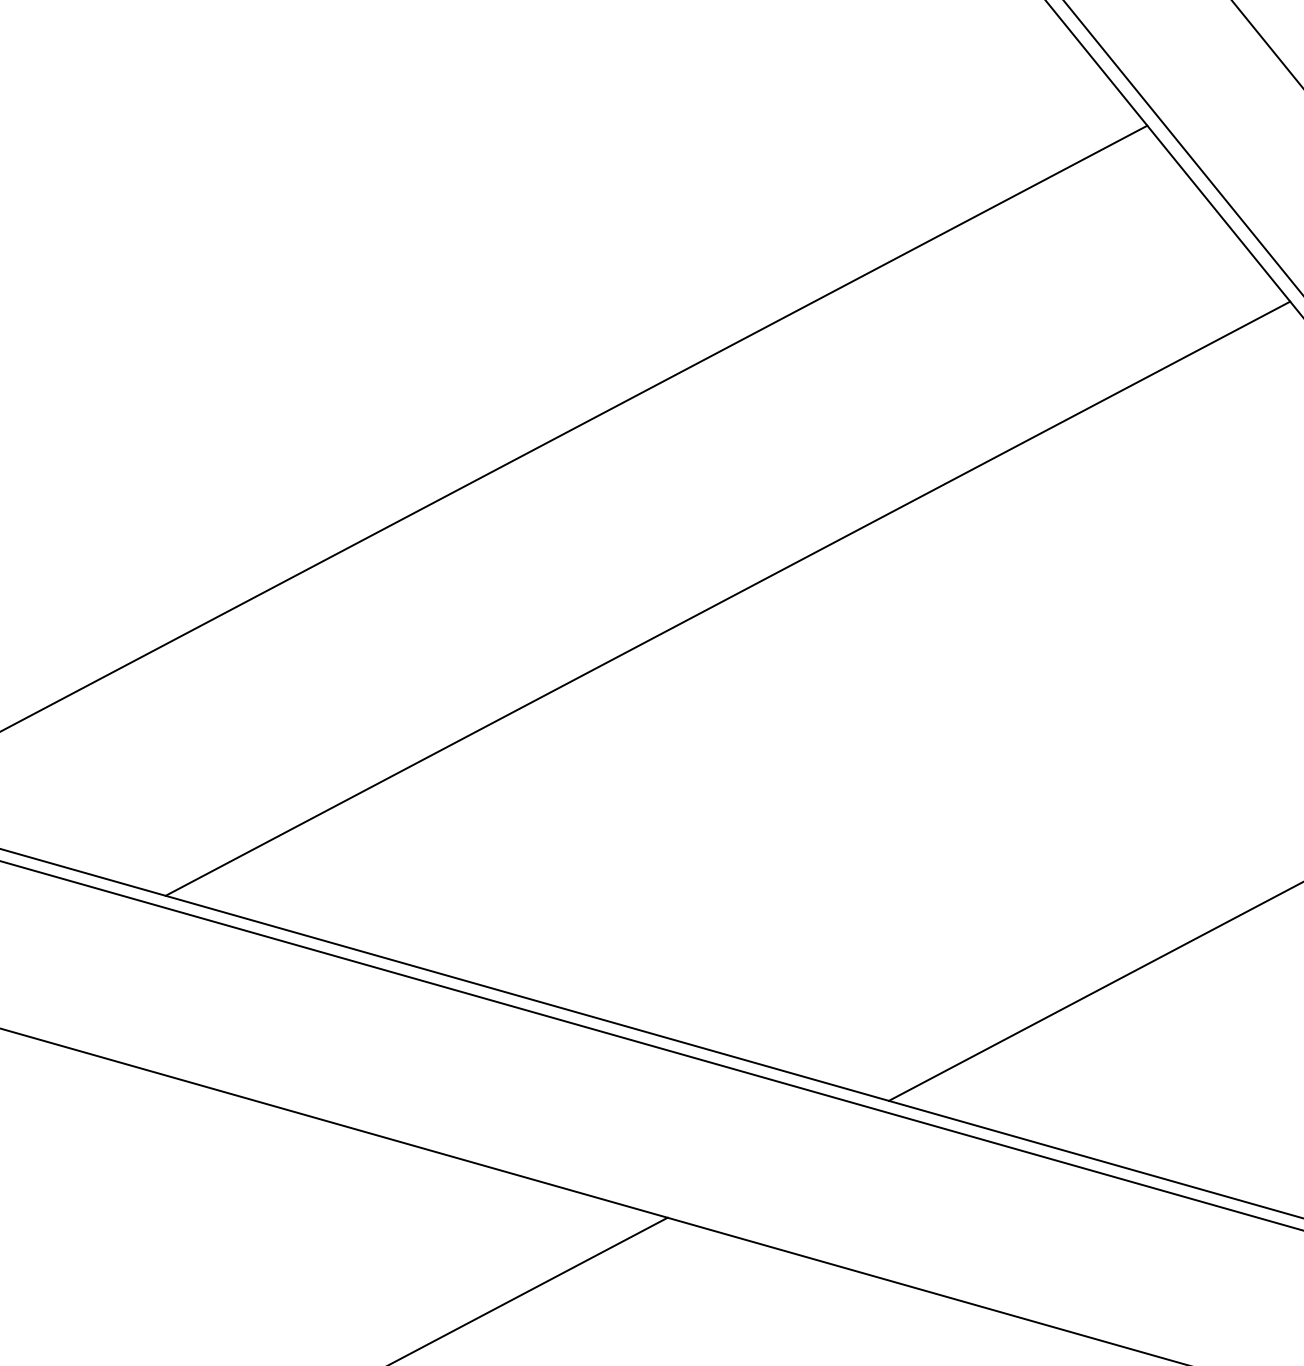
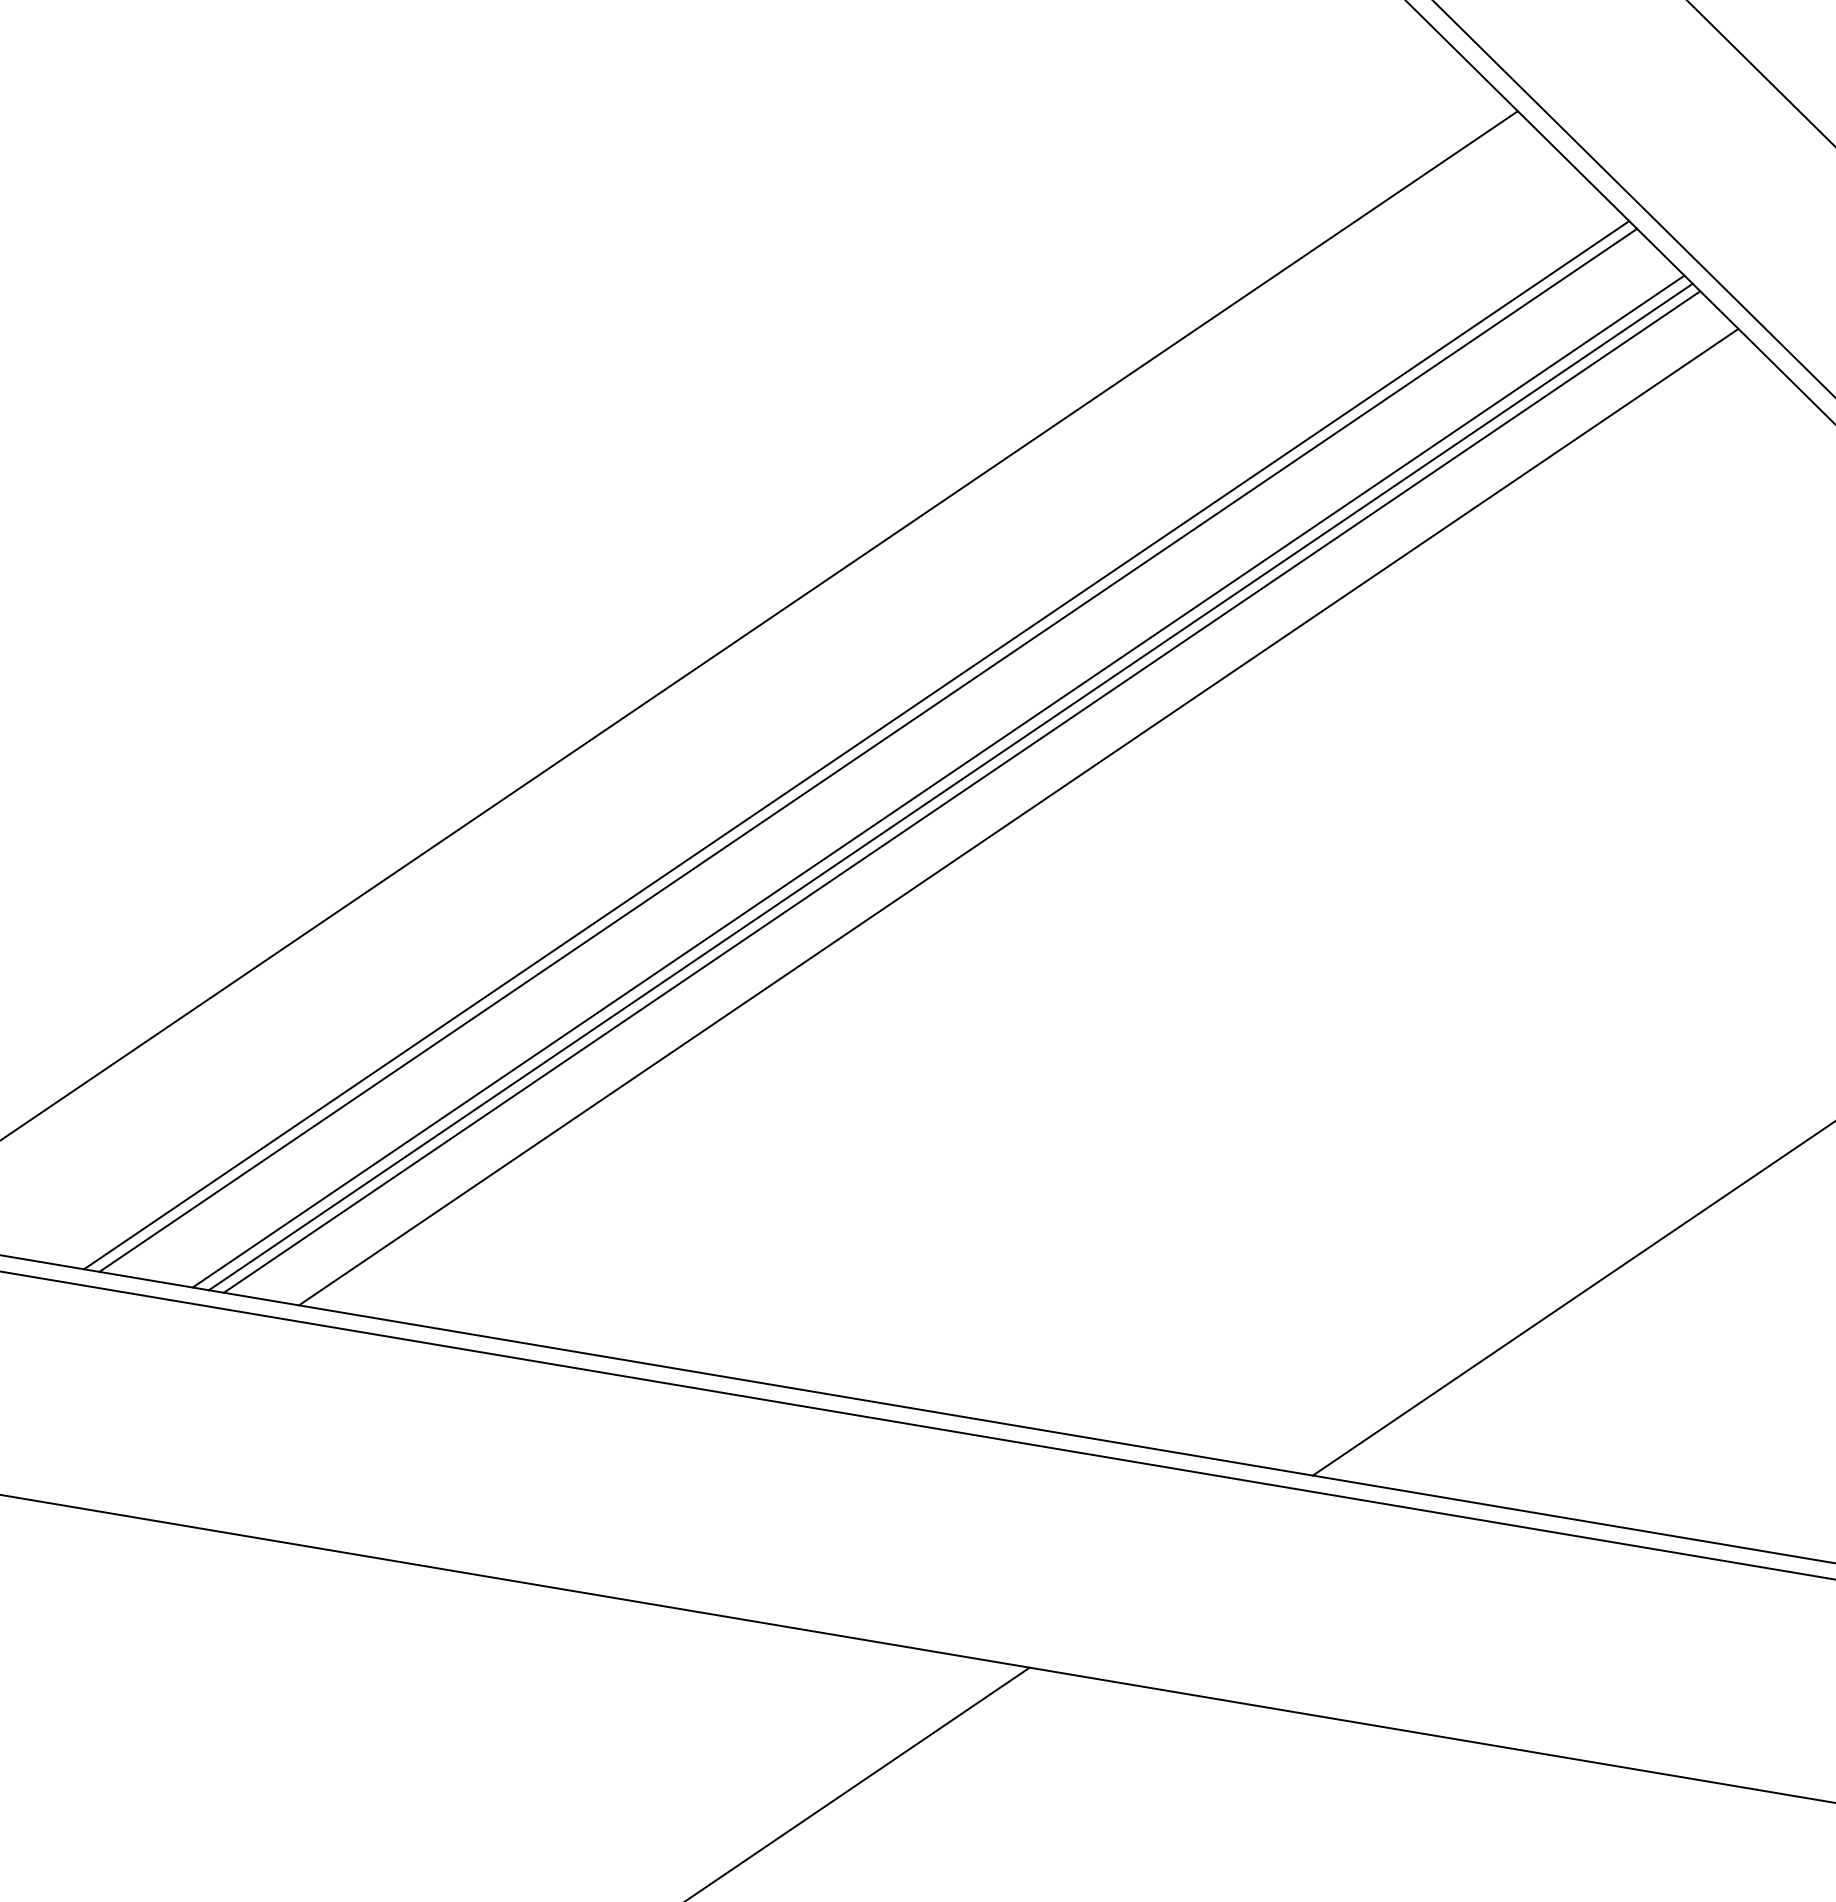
line: (615, 533) -> (856, 745), added
line: (624, 537) -> (868, 749), added
line: (672, 566) -> (938, 781), added
line: (680, 570) -> (950, 786), added
line: (688, 575) -> (961, 791), added

